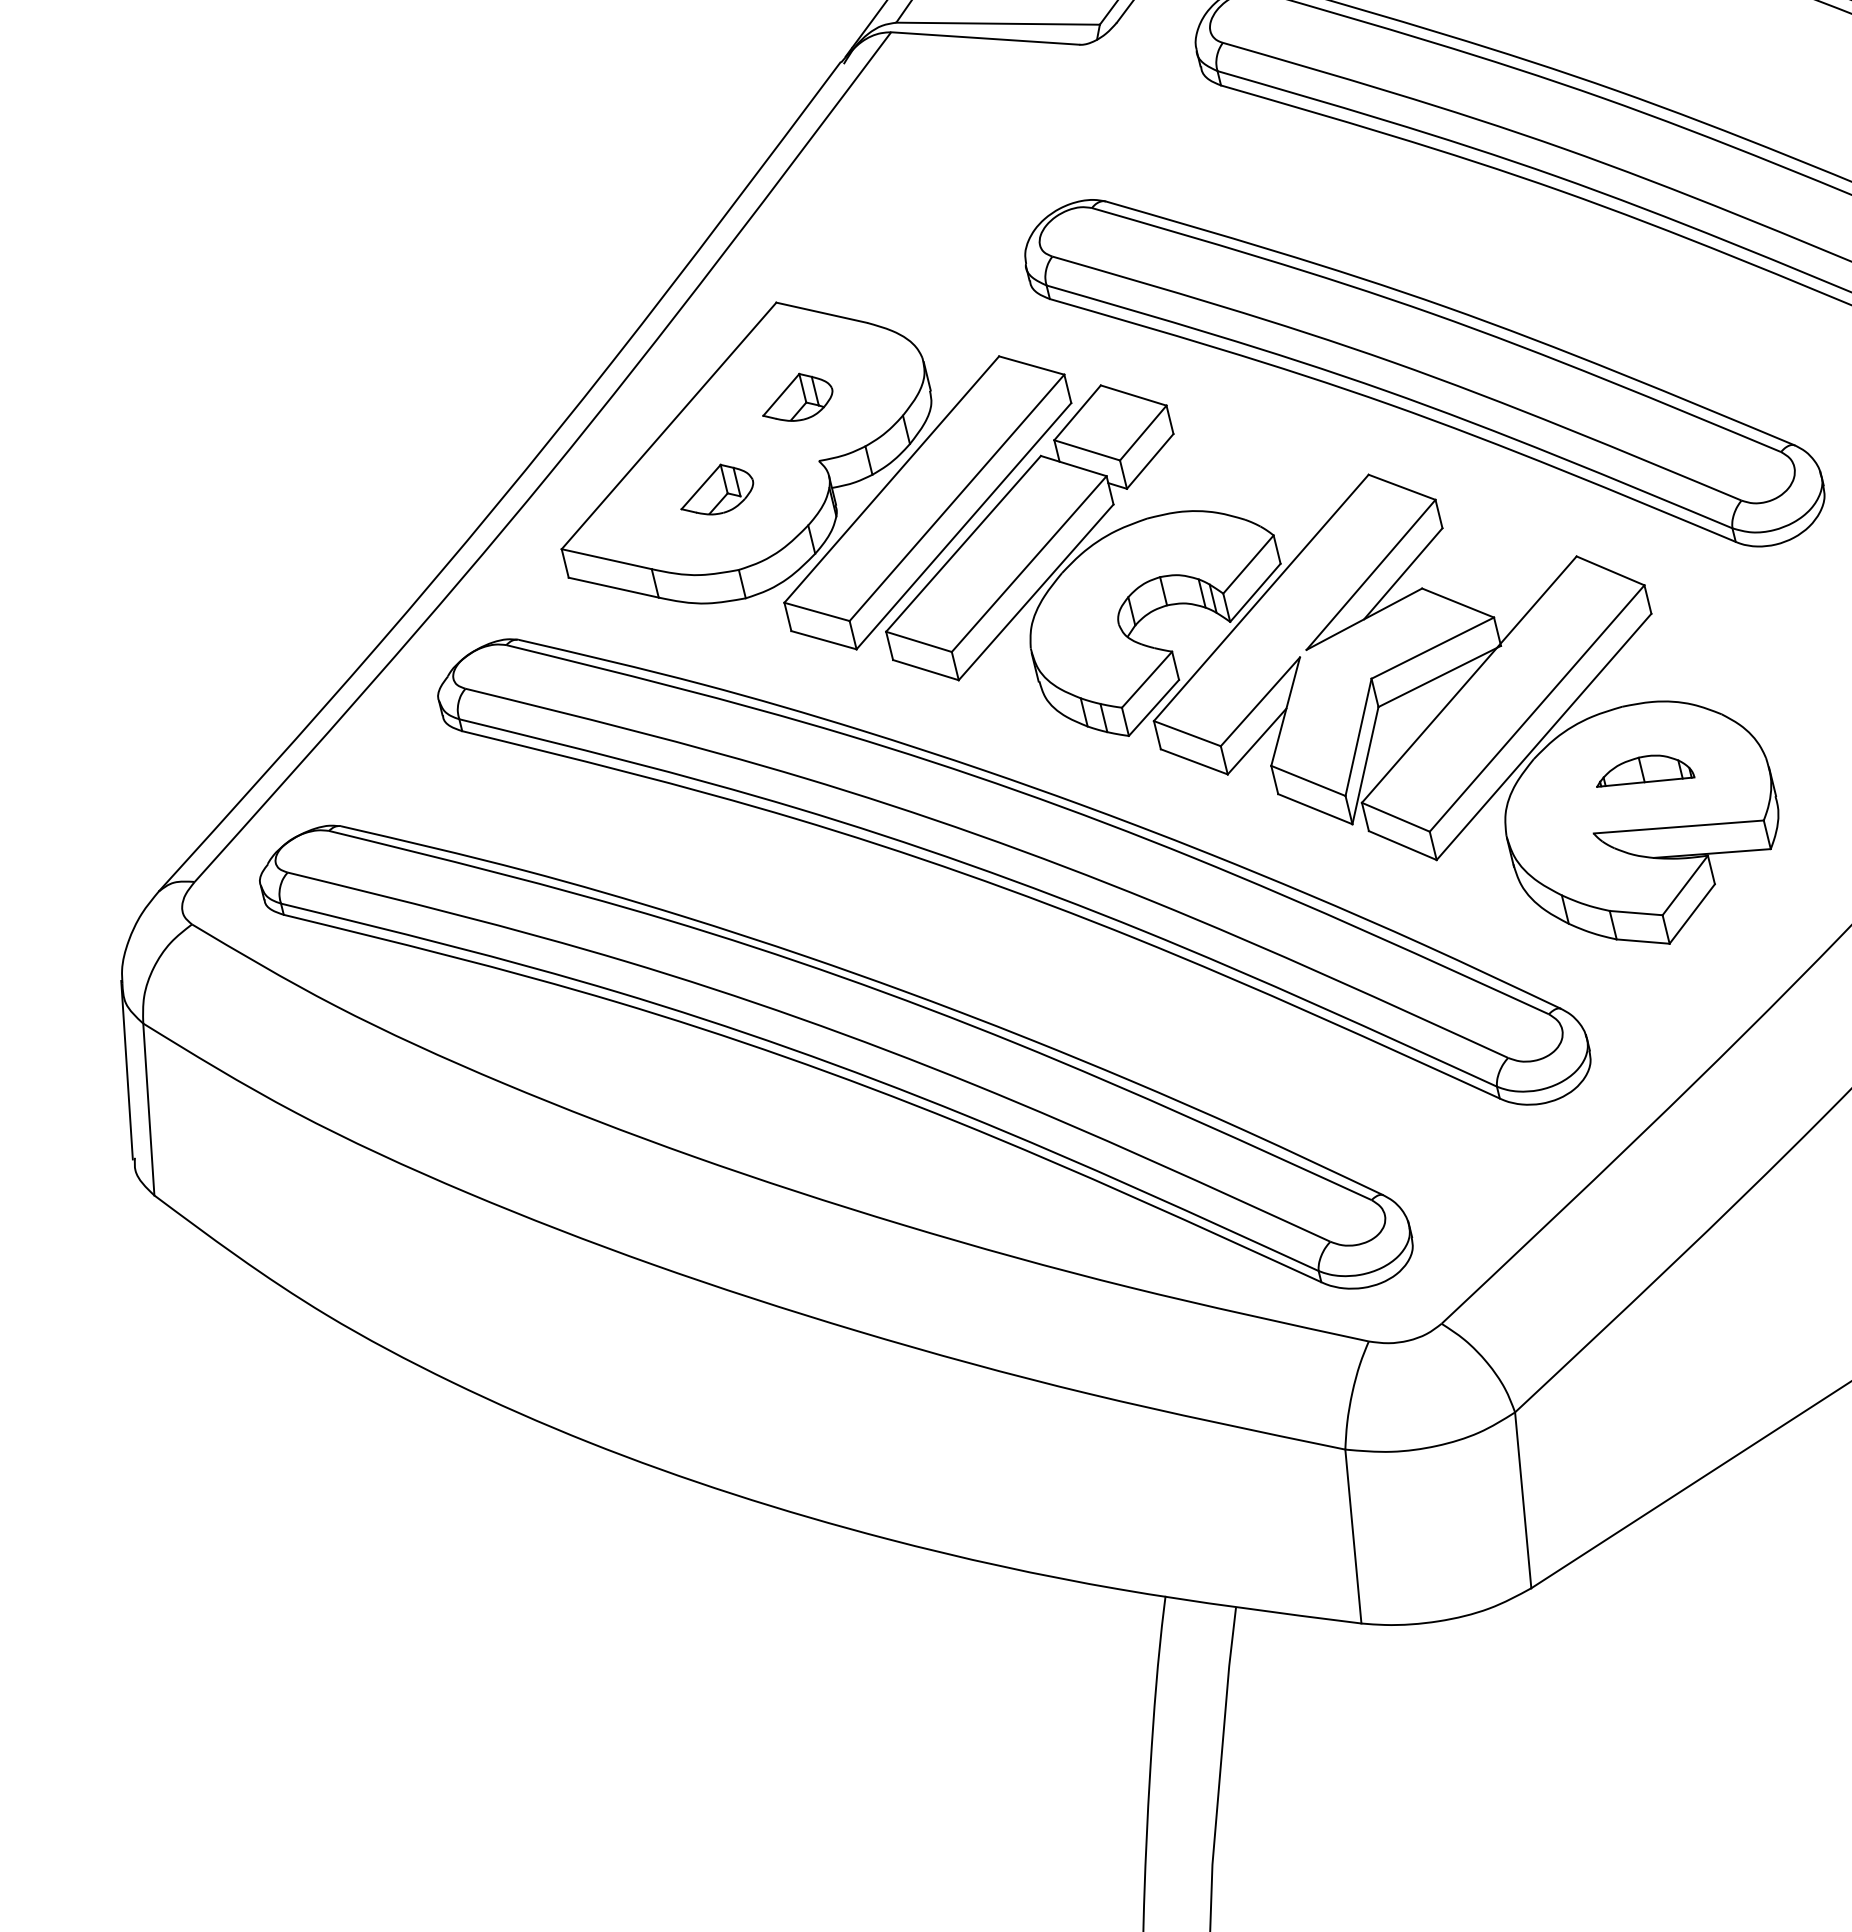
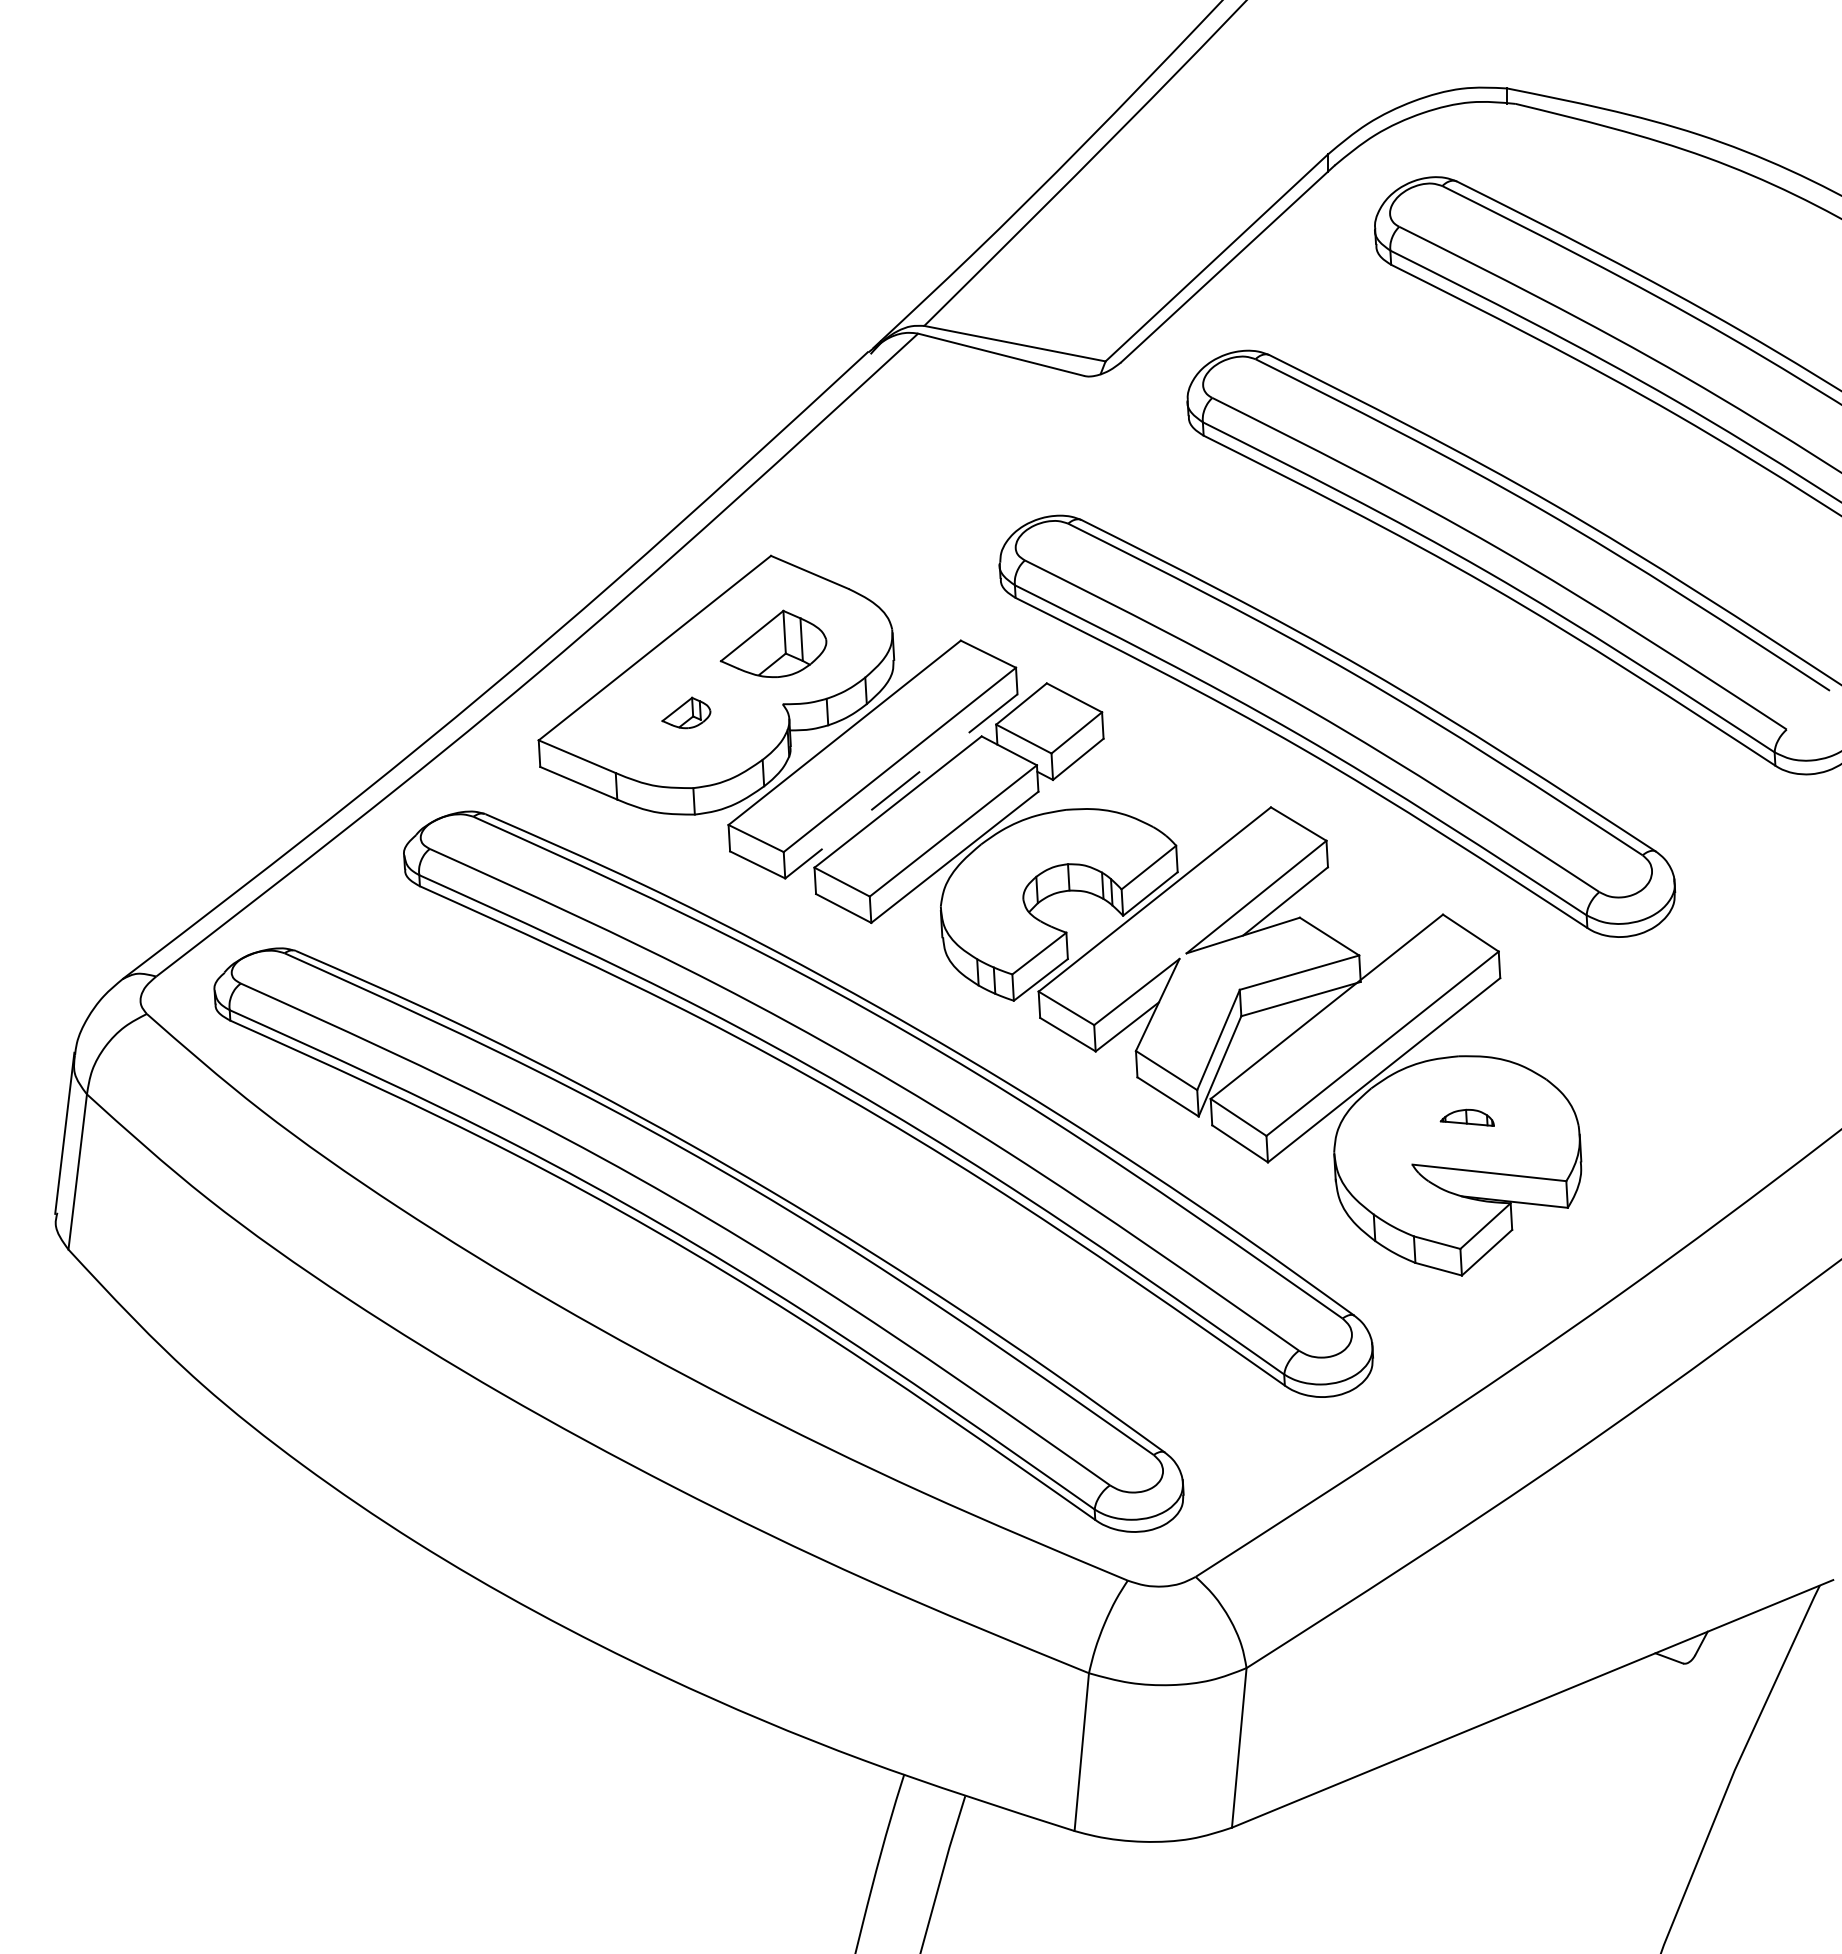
part: (796, 397) -> (773, 643), size x1.6
part: (716, 489) -> (686, 712), size x0.7
line: (963, 526) -> (900, 786), solid -> dashed
part: (1643, 771) -> (1467, 1117), size x0.6

